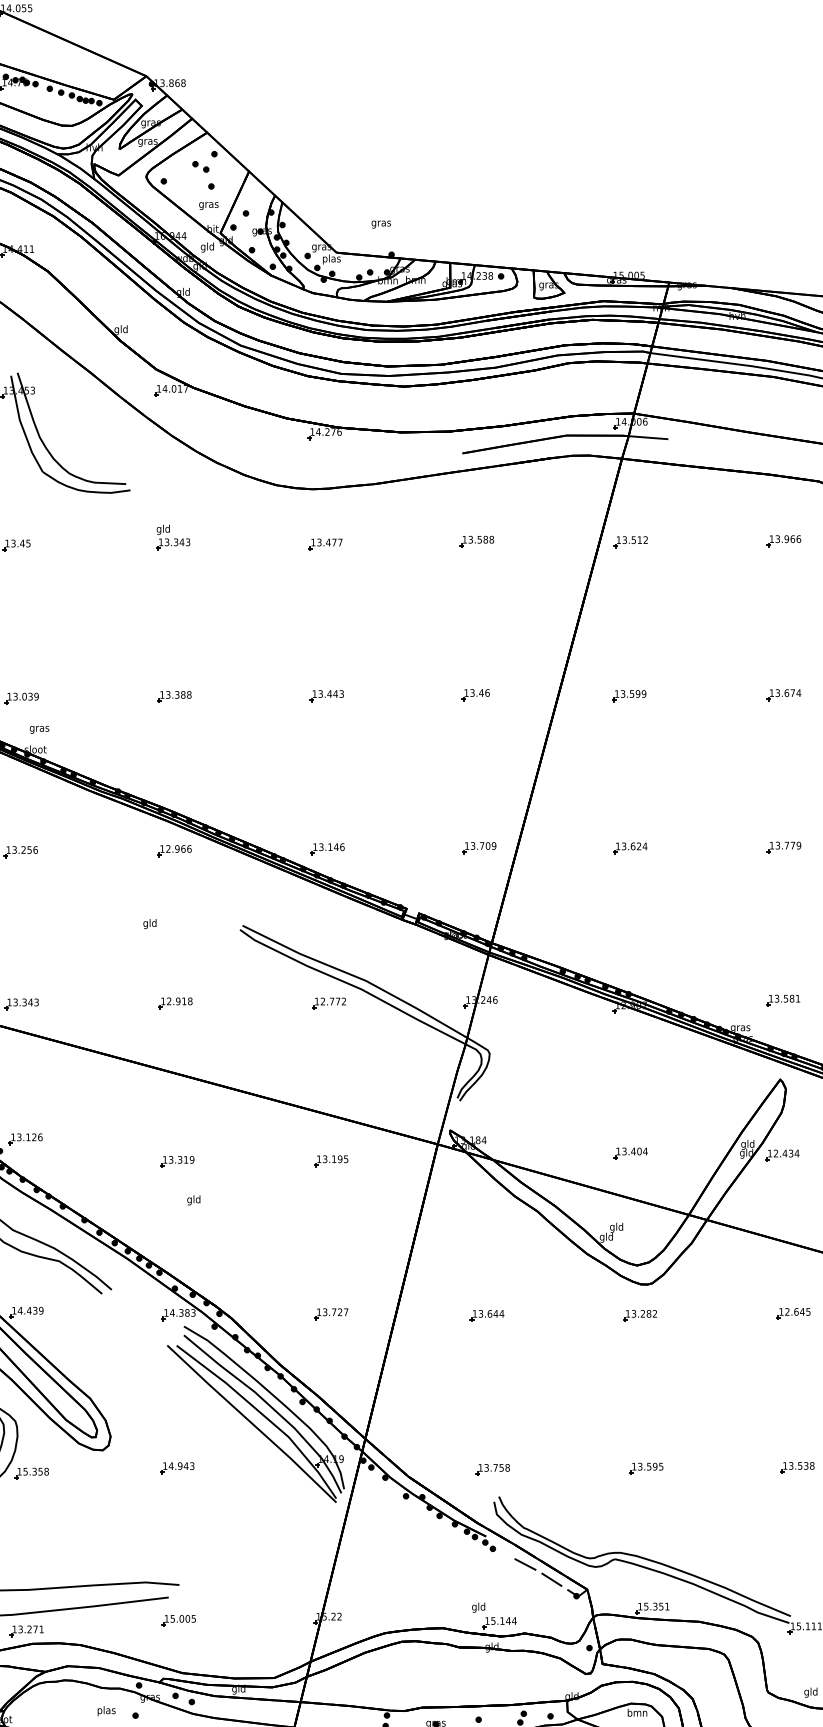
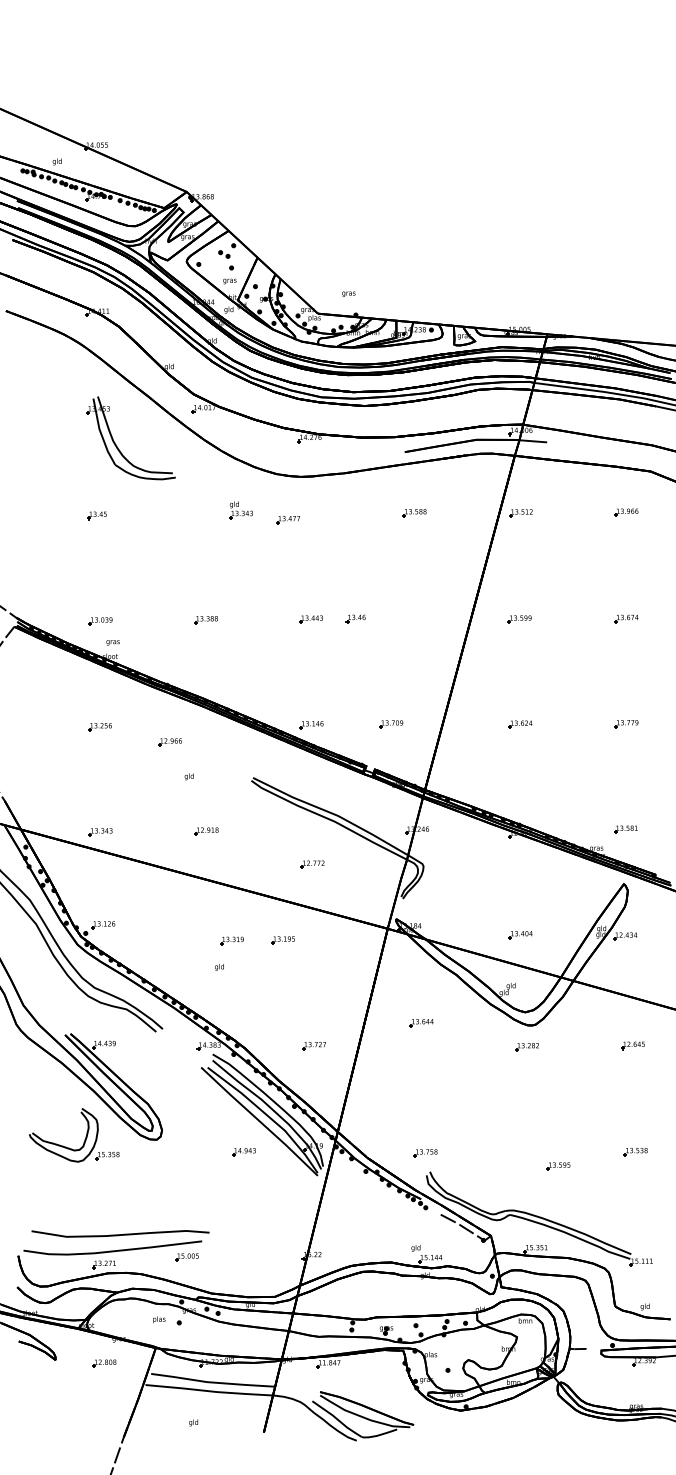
part: (172, 538) -> (240, 510), moved
part: (324, 545) -> (287, 520), moved
part: (475, 694) -> (355, 618), moved
part: (479, 848) -> (391, 724), moved
part: (173, 851) -> (169, 742), moved
part: (328, 1003) -> (312, 864), moved
part: (176, 1161) -> (231, 940), moved
part: (330, 1161) -> (282, 940), moved
part: (486, 1316) -> (421, 1023), moved
part: (176, 1468) -> (243, 1152), moved
part: (646, 1468) -> (558, 1166), moved
part: (177, 1620) -> (186, 1257), moved

